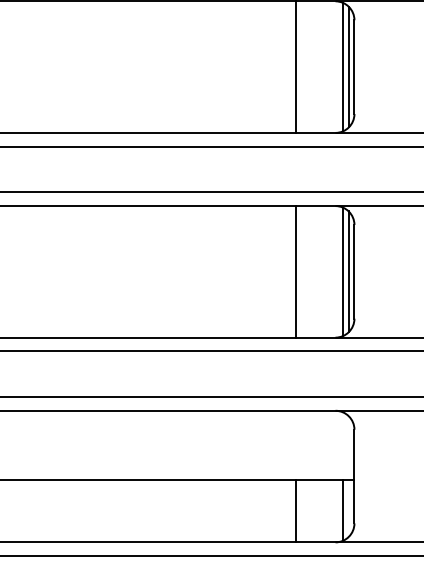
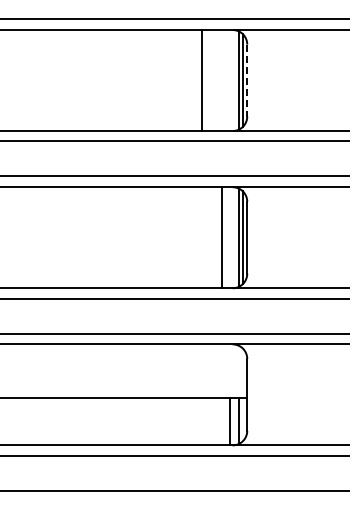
line: (354, 67) -> (247, 80), solid -> dashed
line: (296, 271) -> (222, 237), moved
line: (296, 511) -> (230, 421), moved

